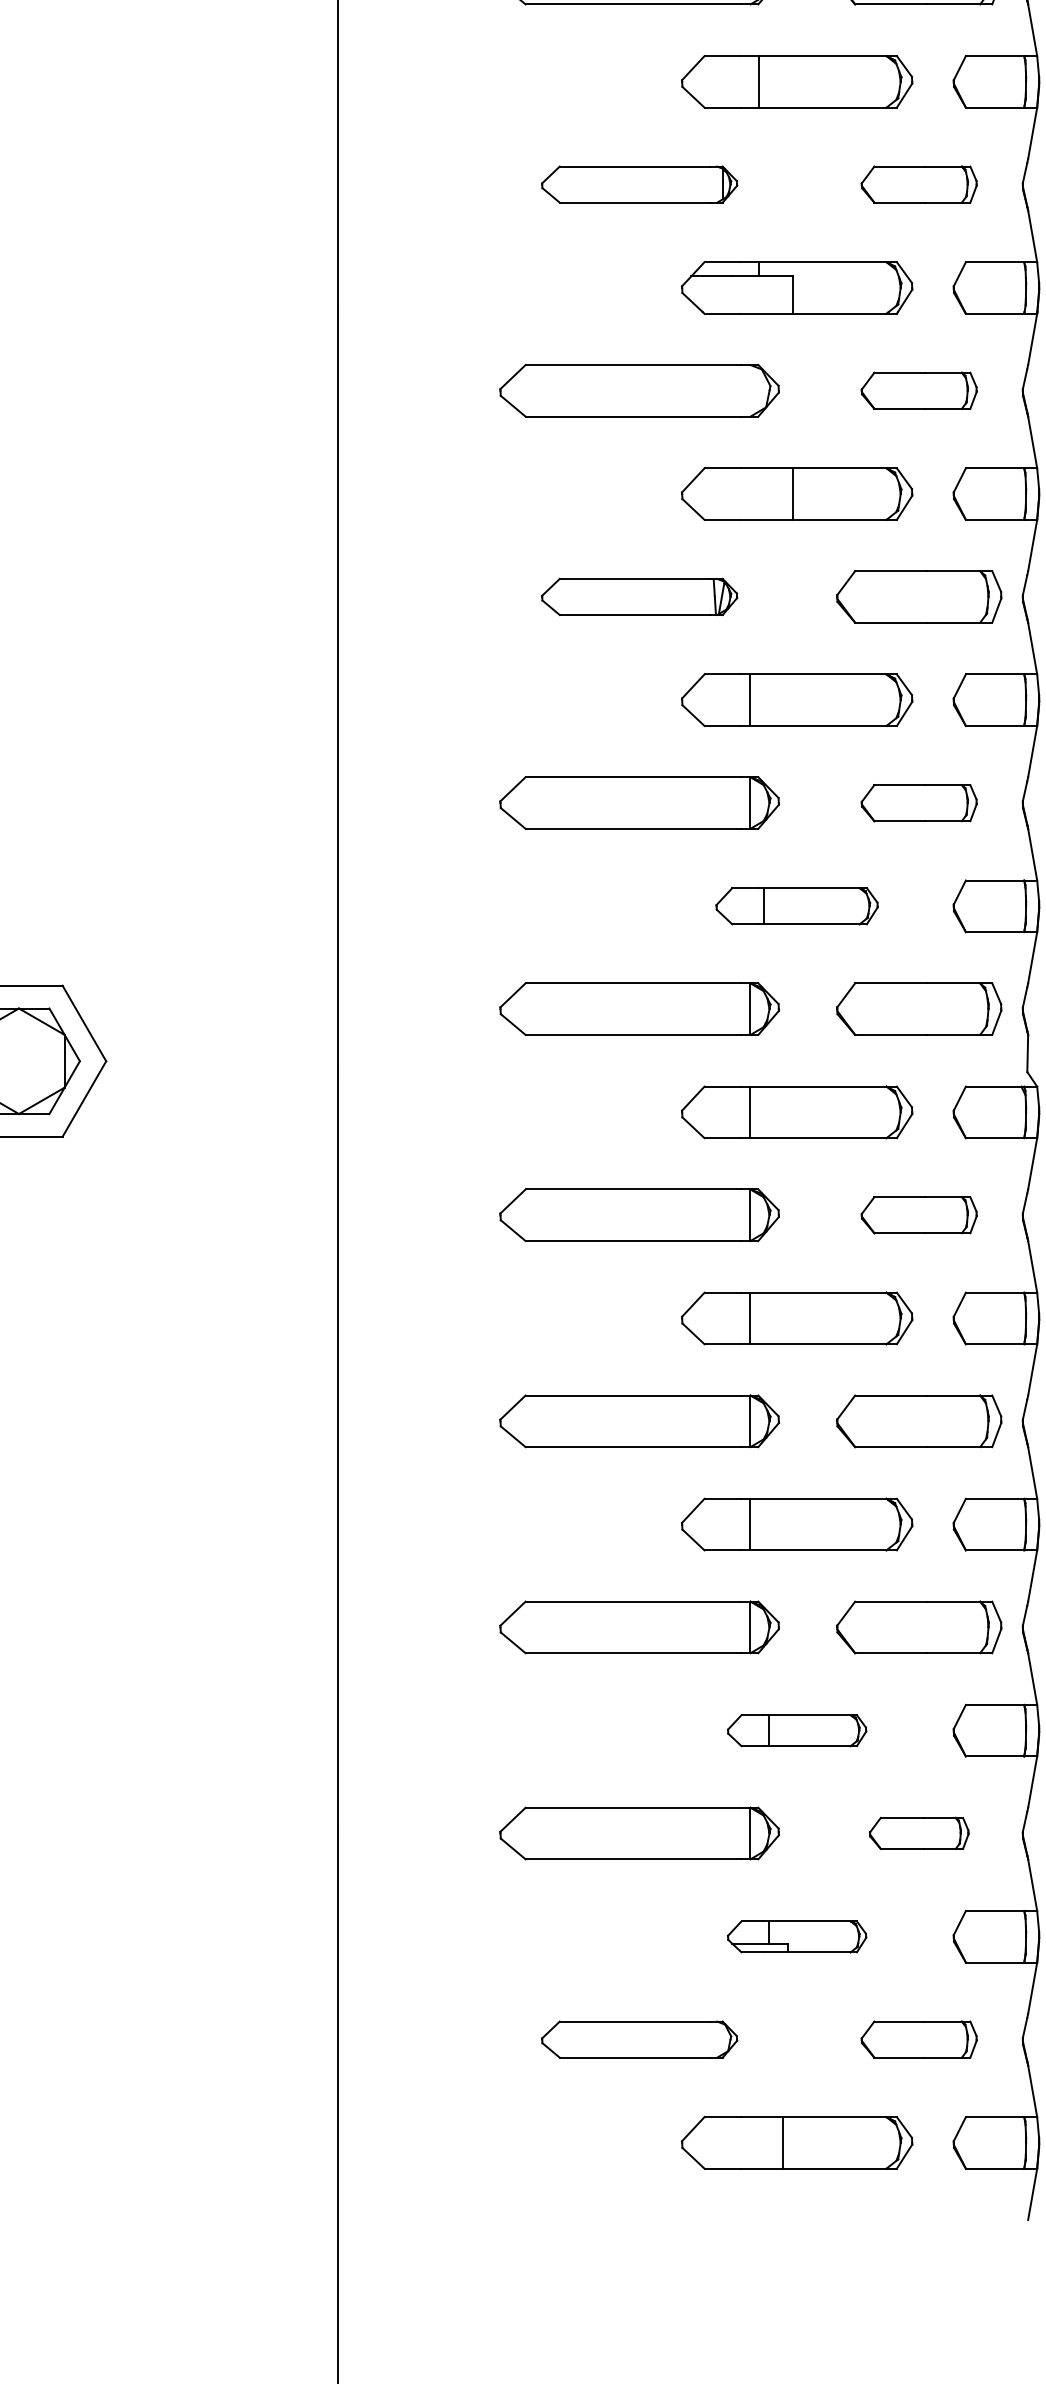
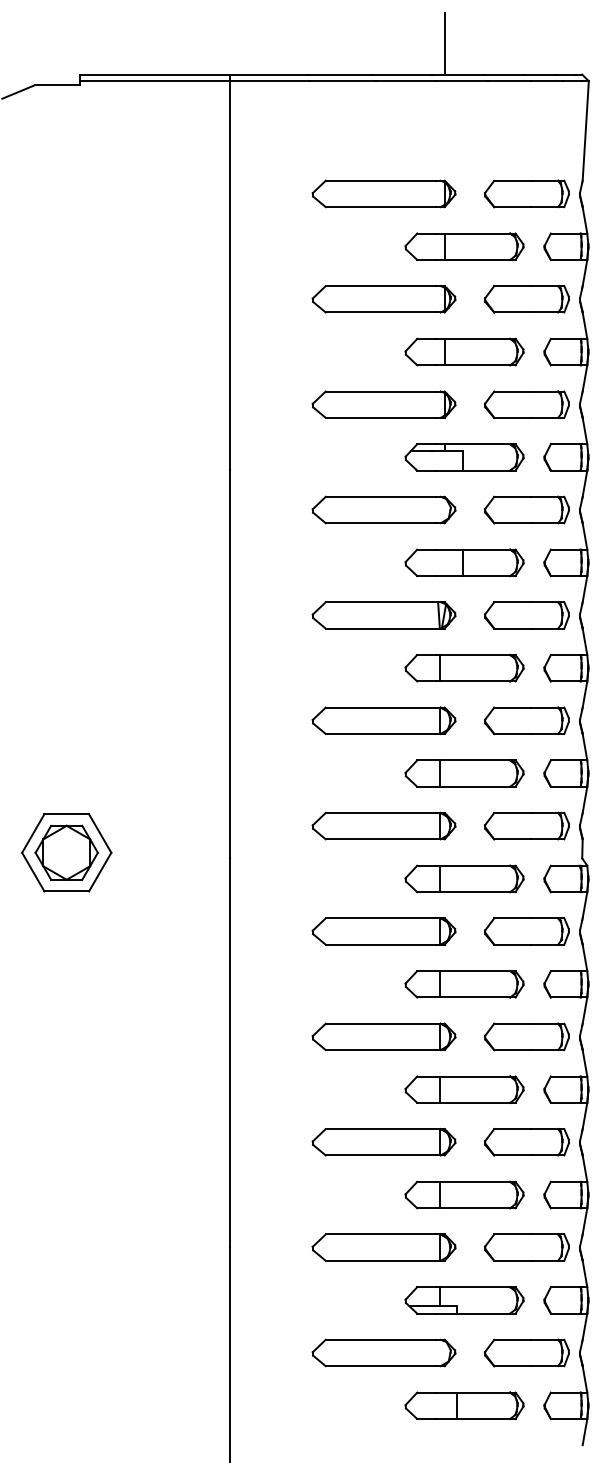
part: (638, 184) -> (383, 404), size x1.43
part: (918, 184) -> (526, 404), size x1.43
part: (918, 389) -> (526, 509), size x1.43
part: (638, 597) -> (383, 615), size x1.43
part: (918, 802) -> (526, 720), size x1.43
part: (796, 906) -> (464, 773), size x1.43
part: (918, 1215) -> (526, 931), size x1.43
part: (796, 1729) -> (464, 1194), size x1.67
part: (918, 1833) -> (526, 1247), size x1.67
part: (796, 1936) -> (464, 1300), size x1.67
part: (638, 2038) -> (383, 1352), size x1.43
part: (918, 2038) -> (526, 1352), size x1.43

